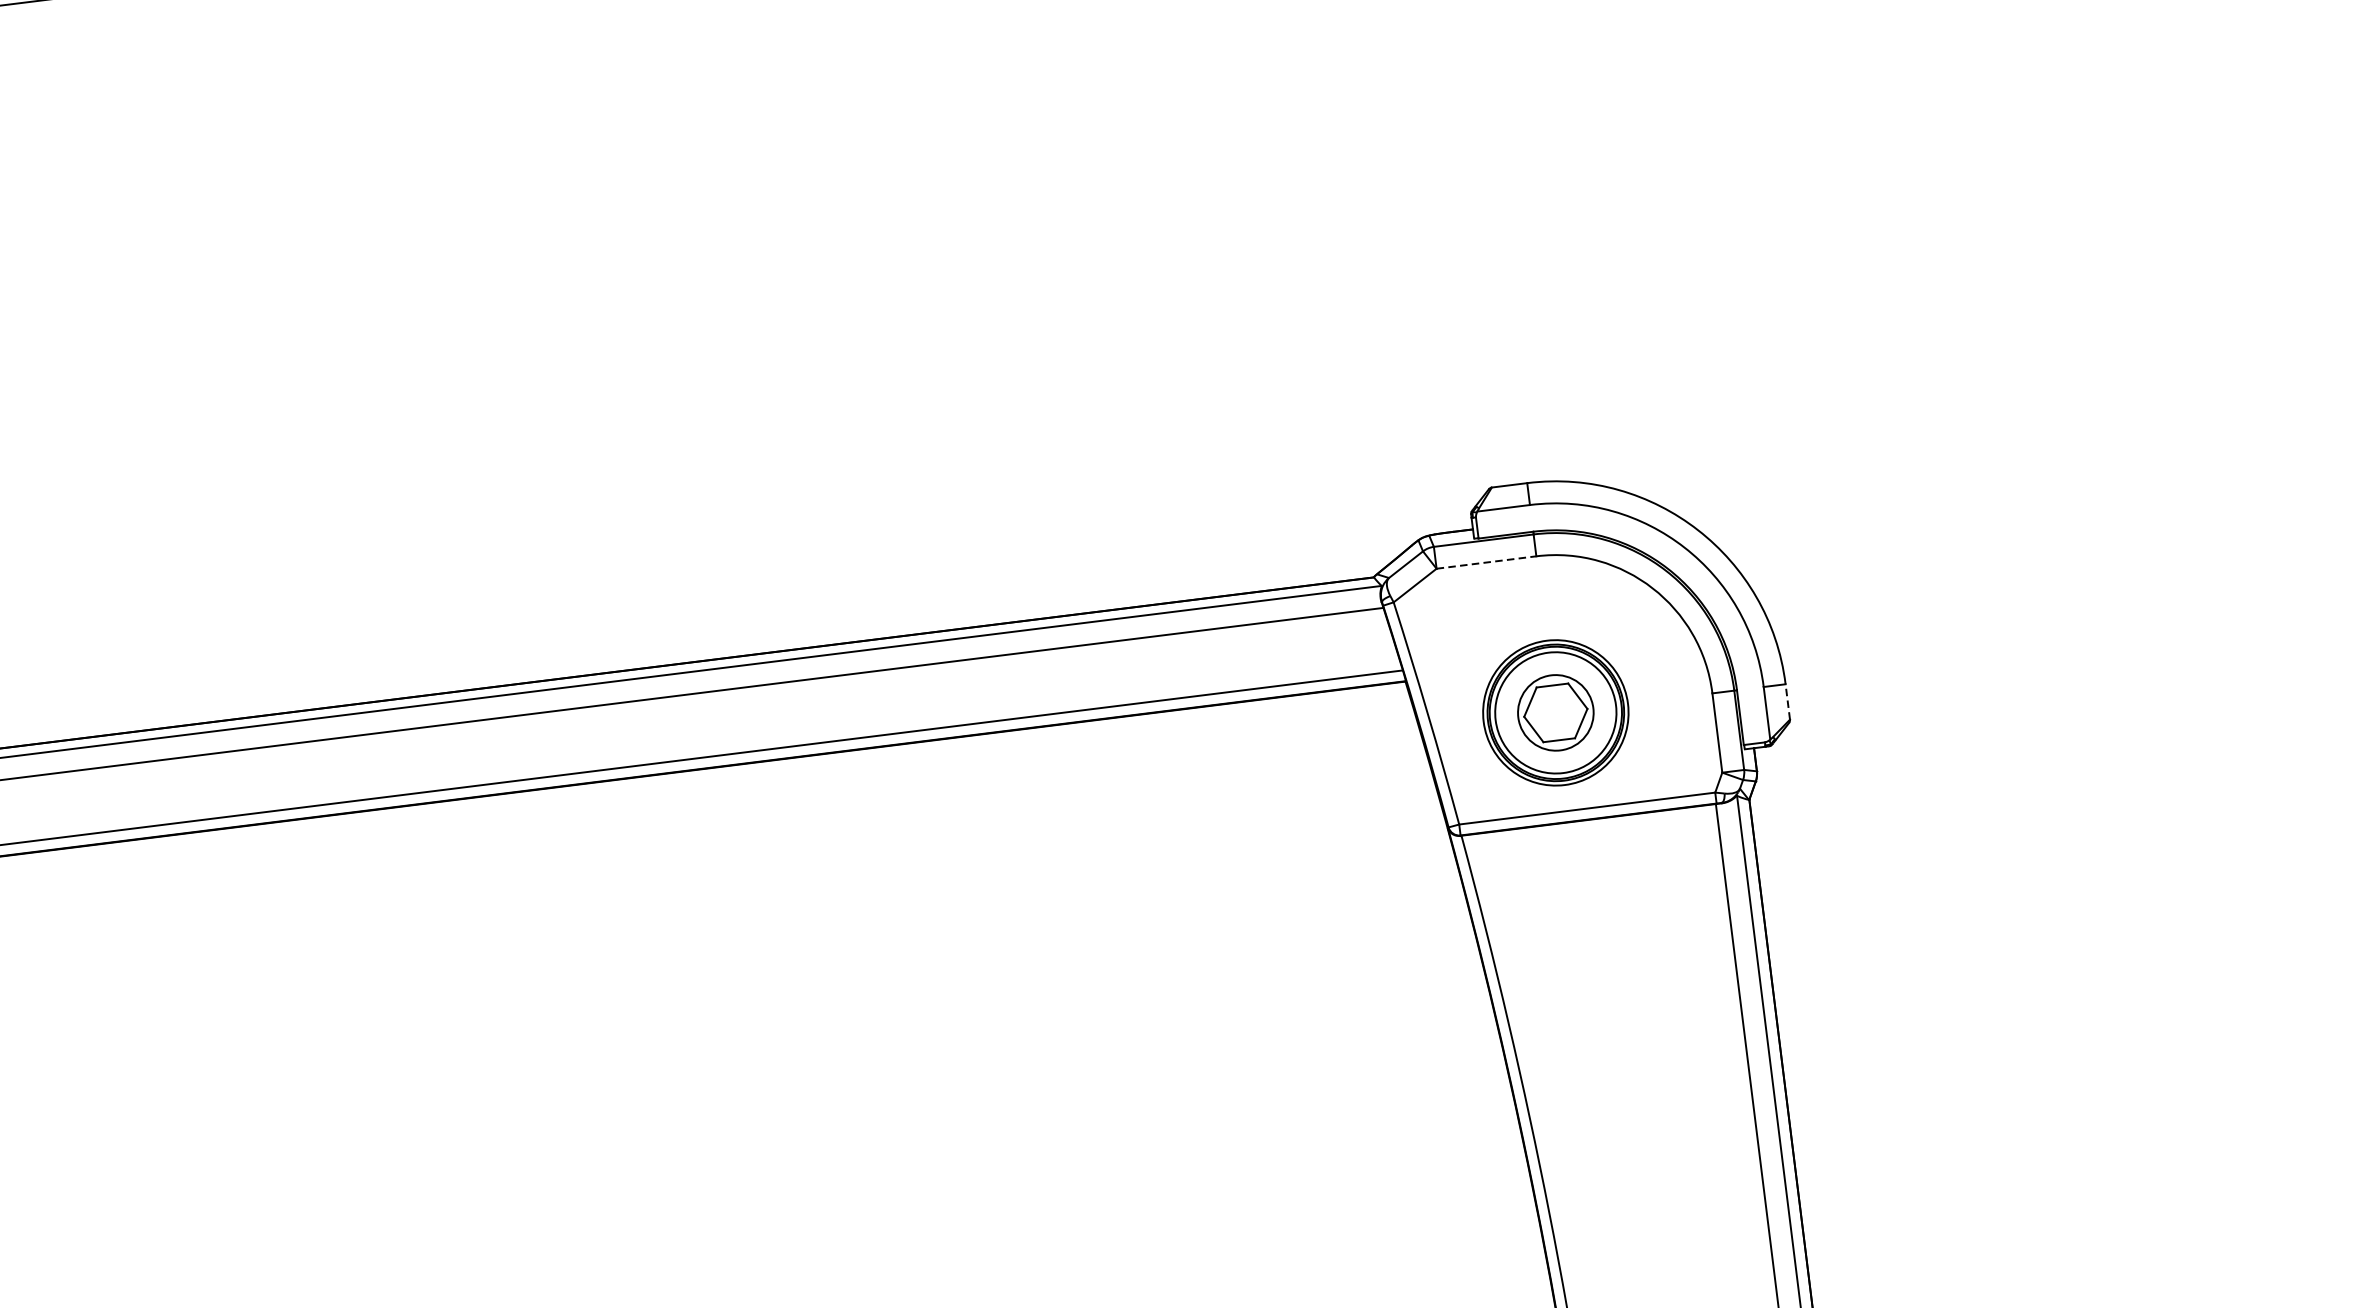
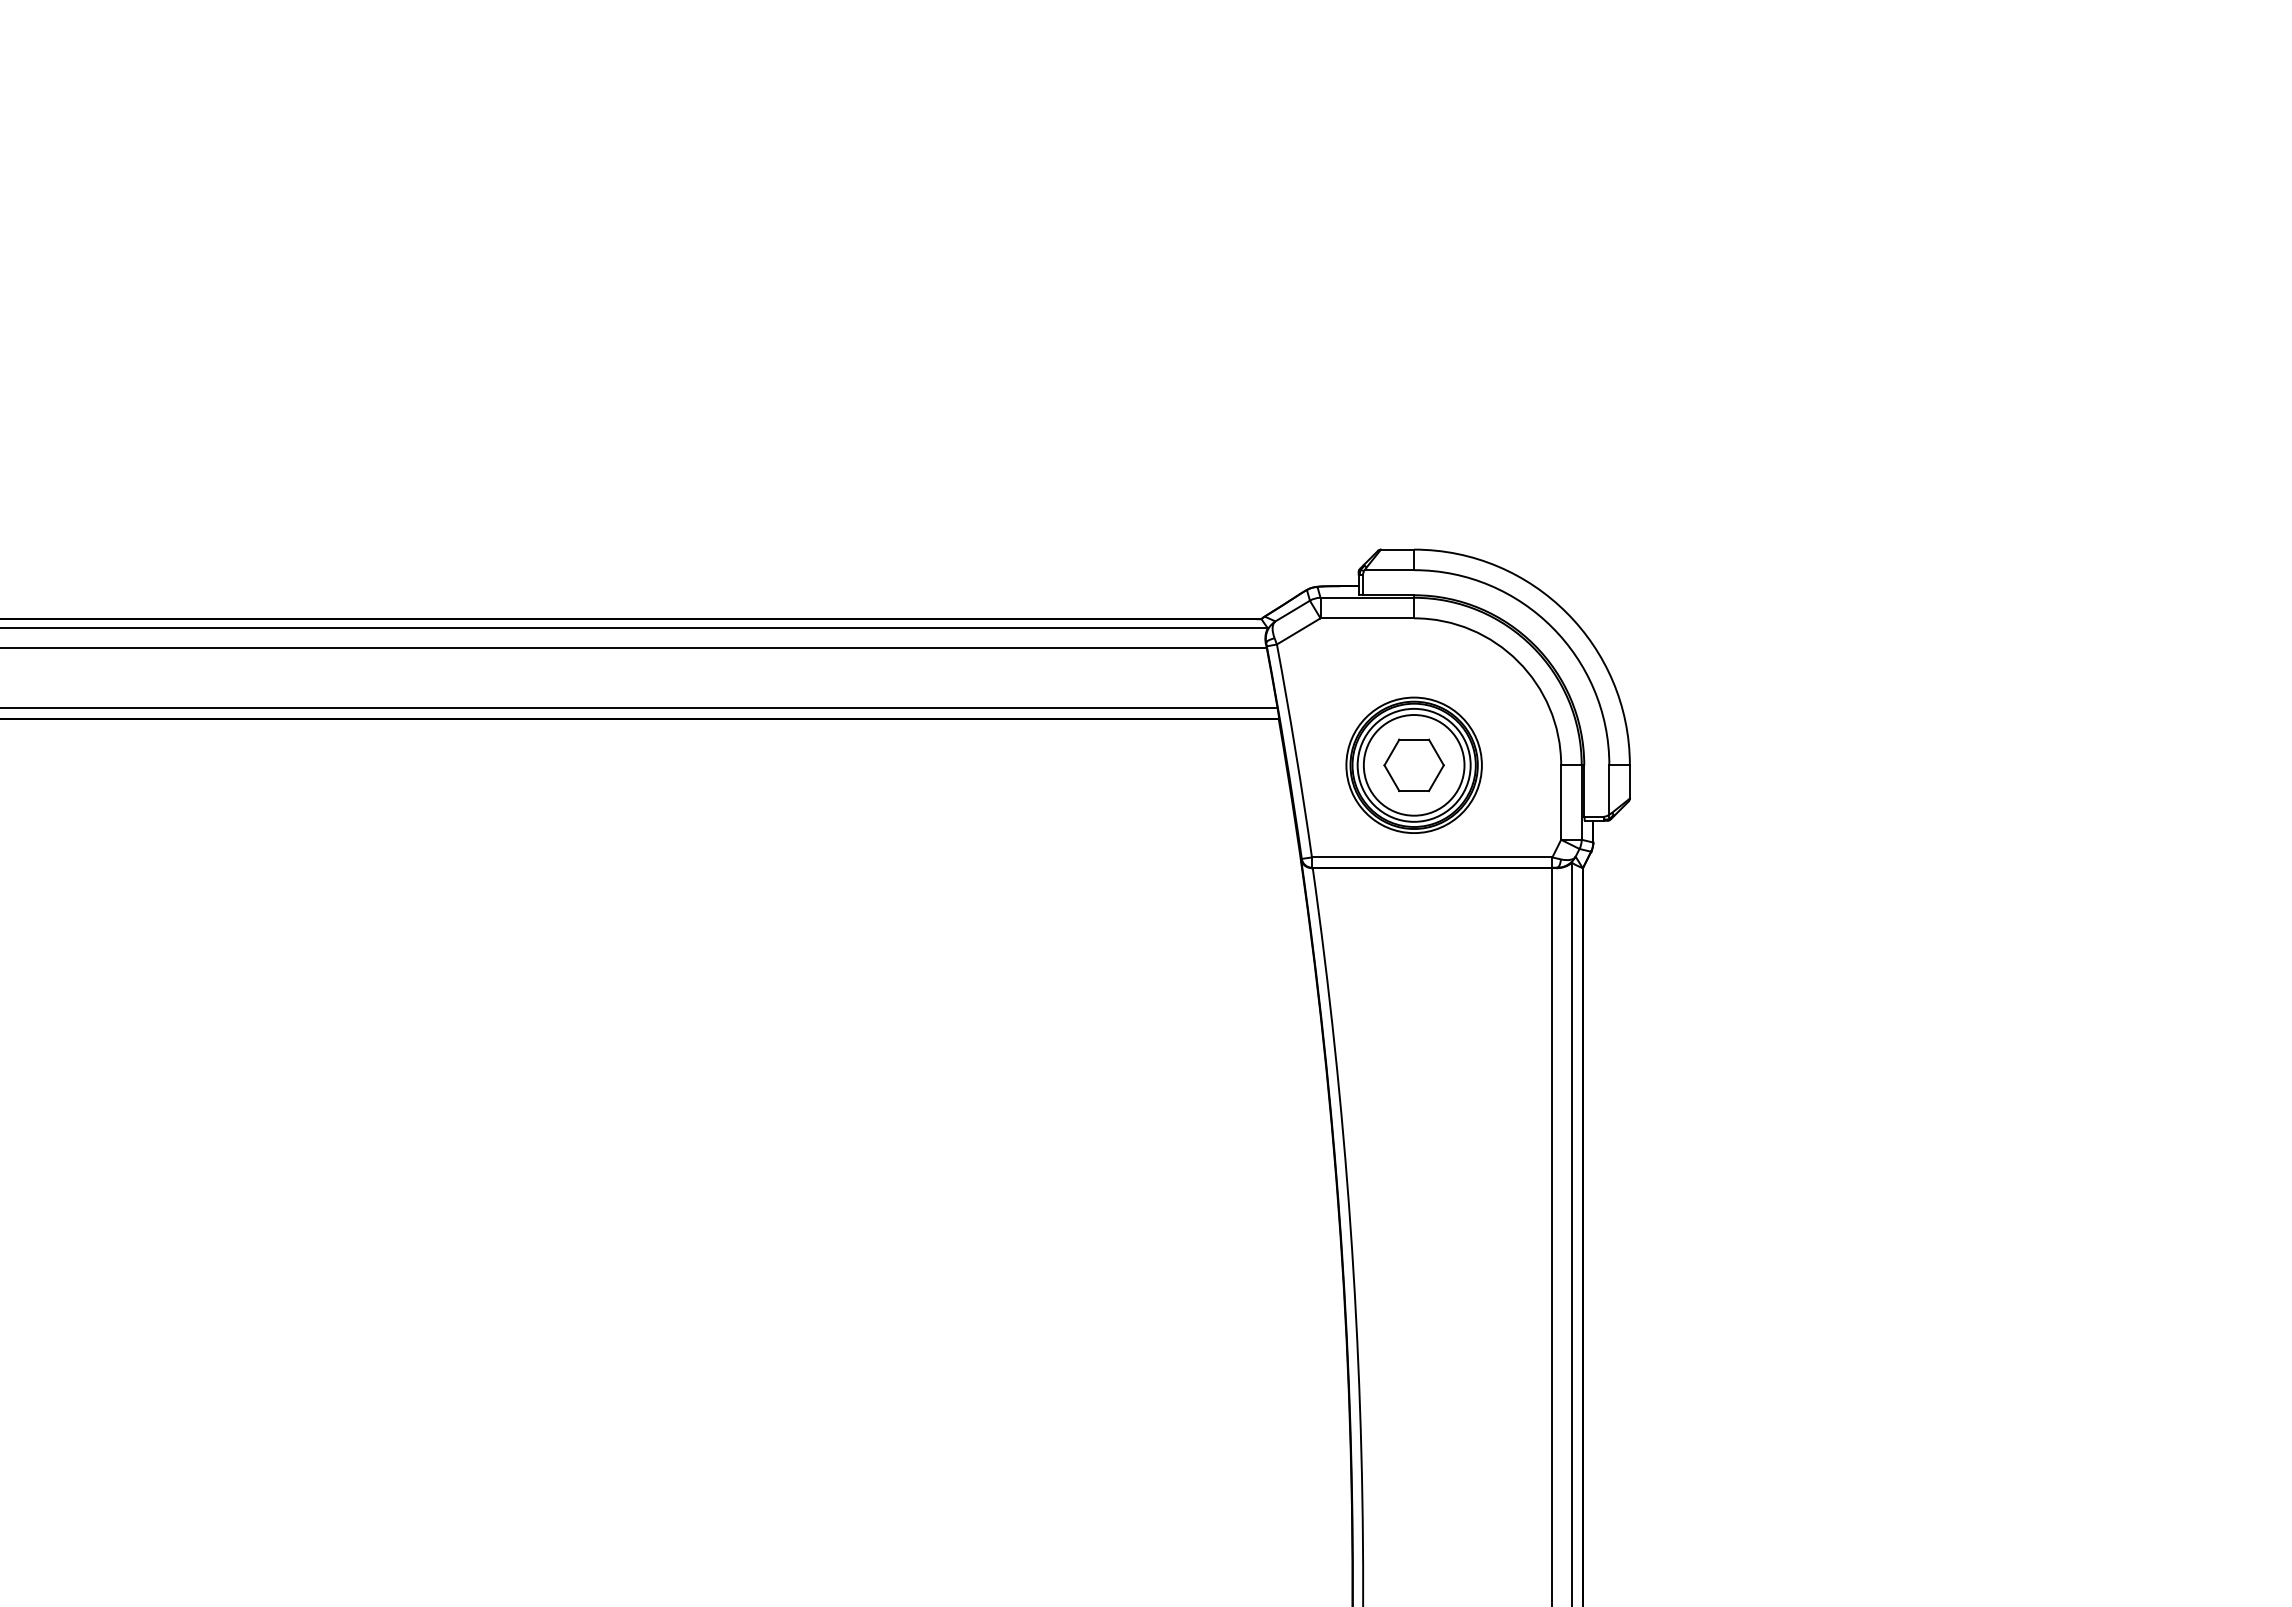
line: (1486, 562) -> (1367, 618), dashed -> solid
line: (1787, 701) -> (1629, 781), dashed -> solid
circle: (1555, 713) -> (1413, 765), size x1.43

